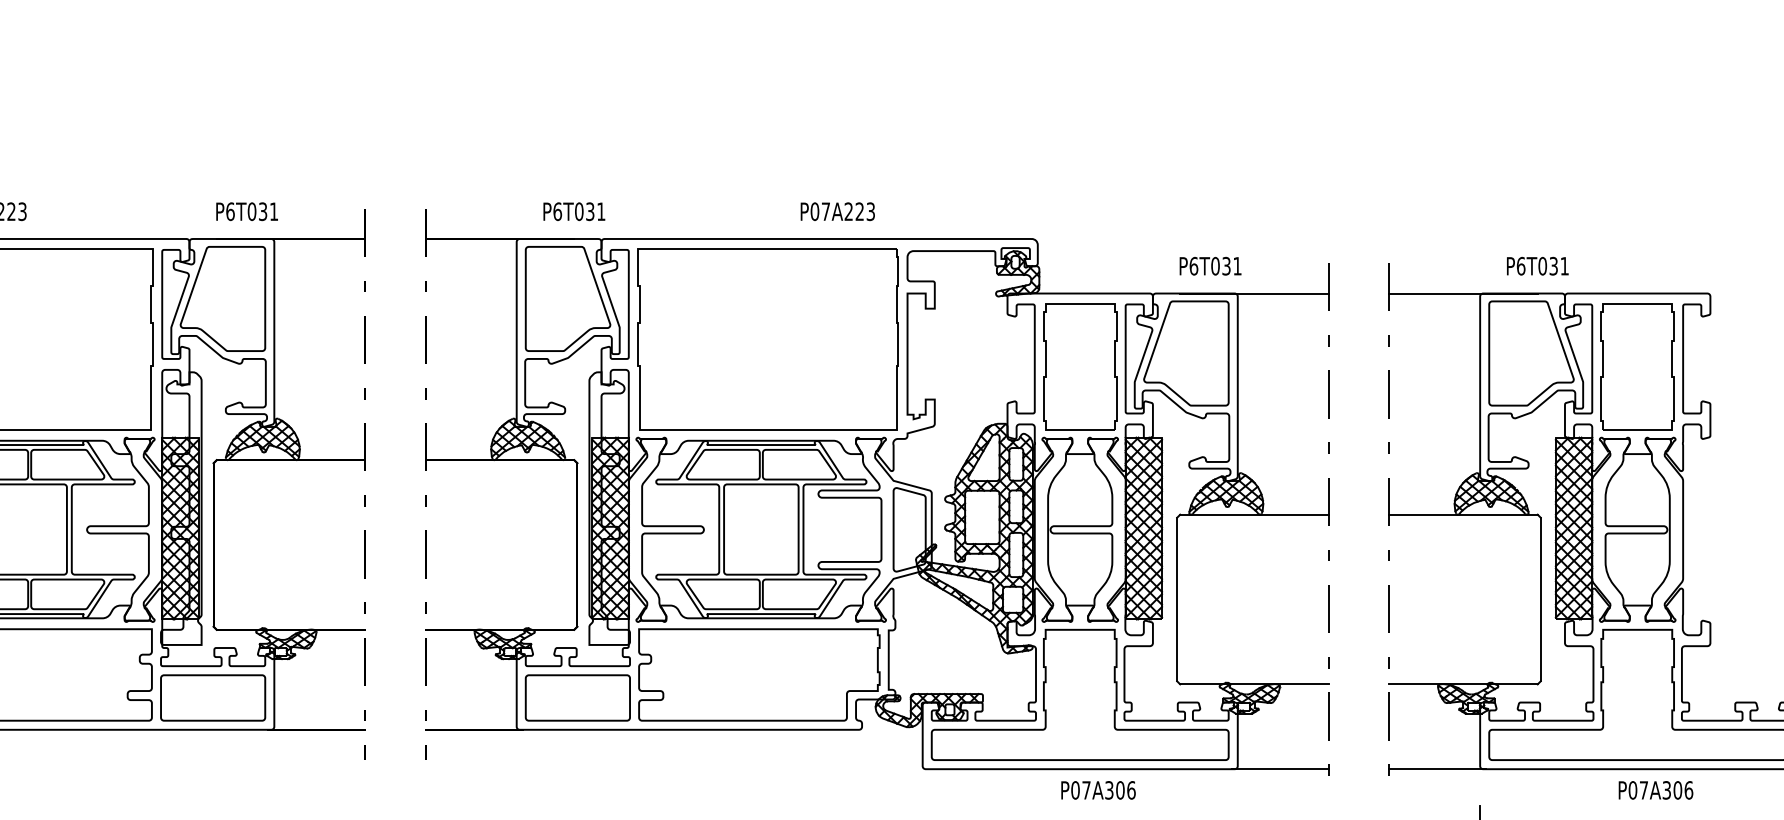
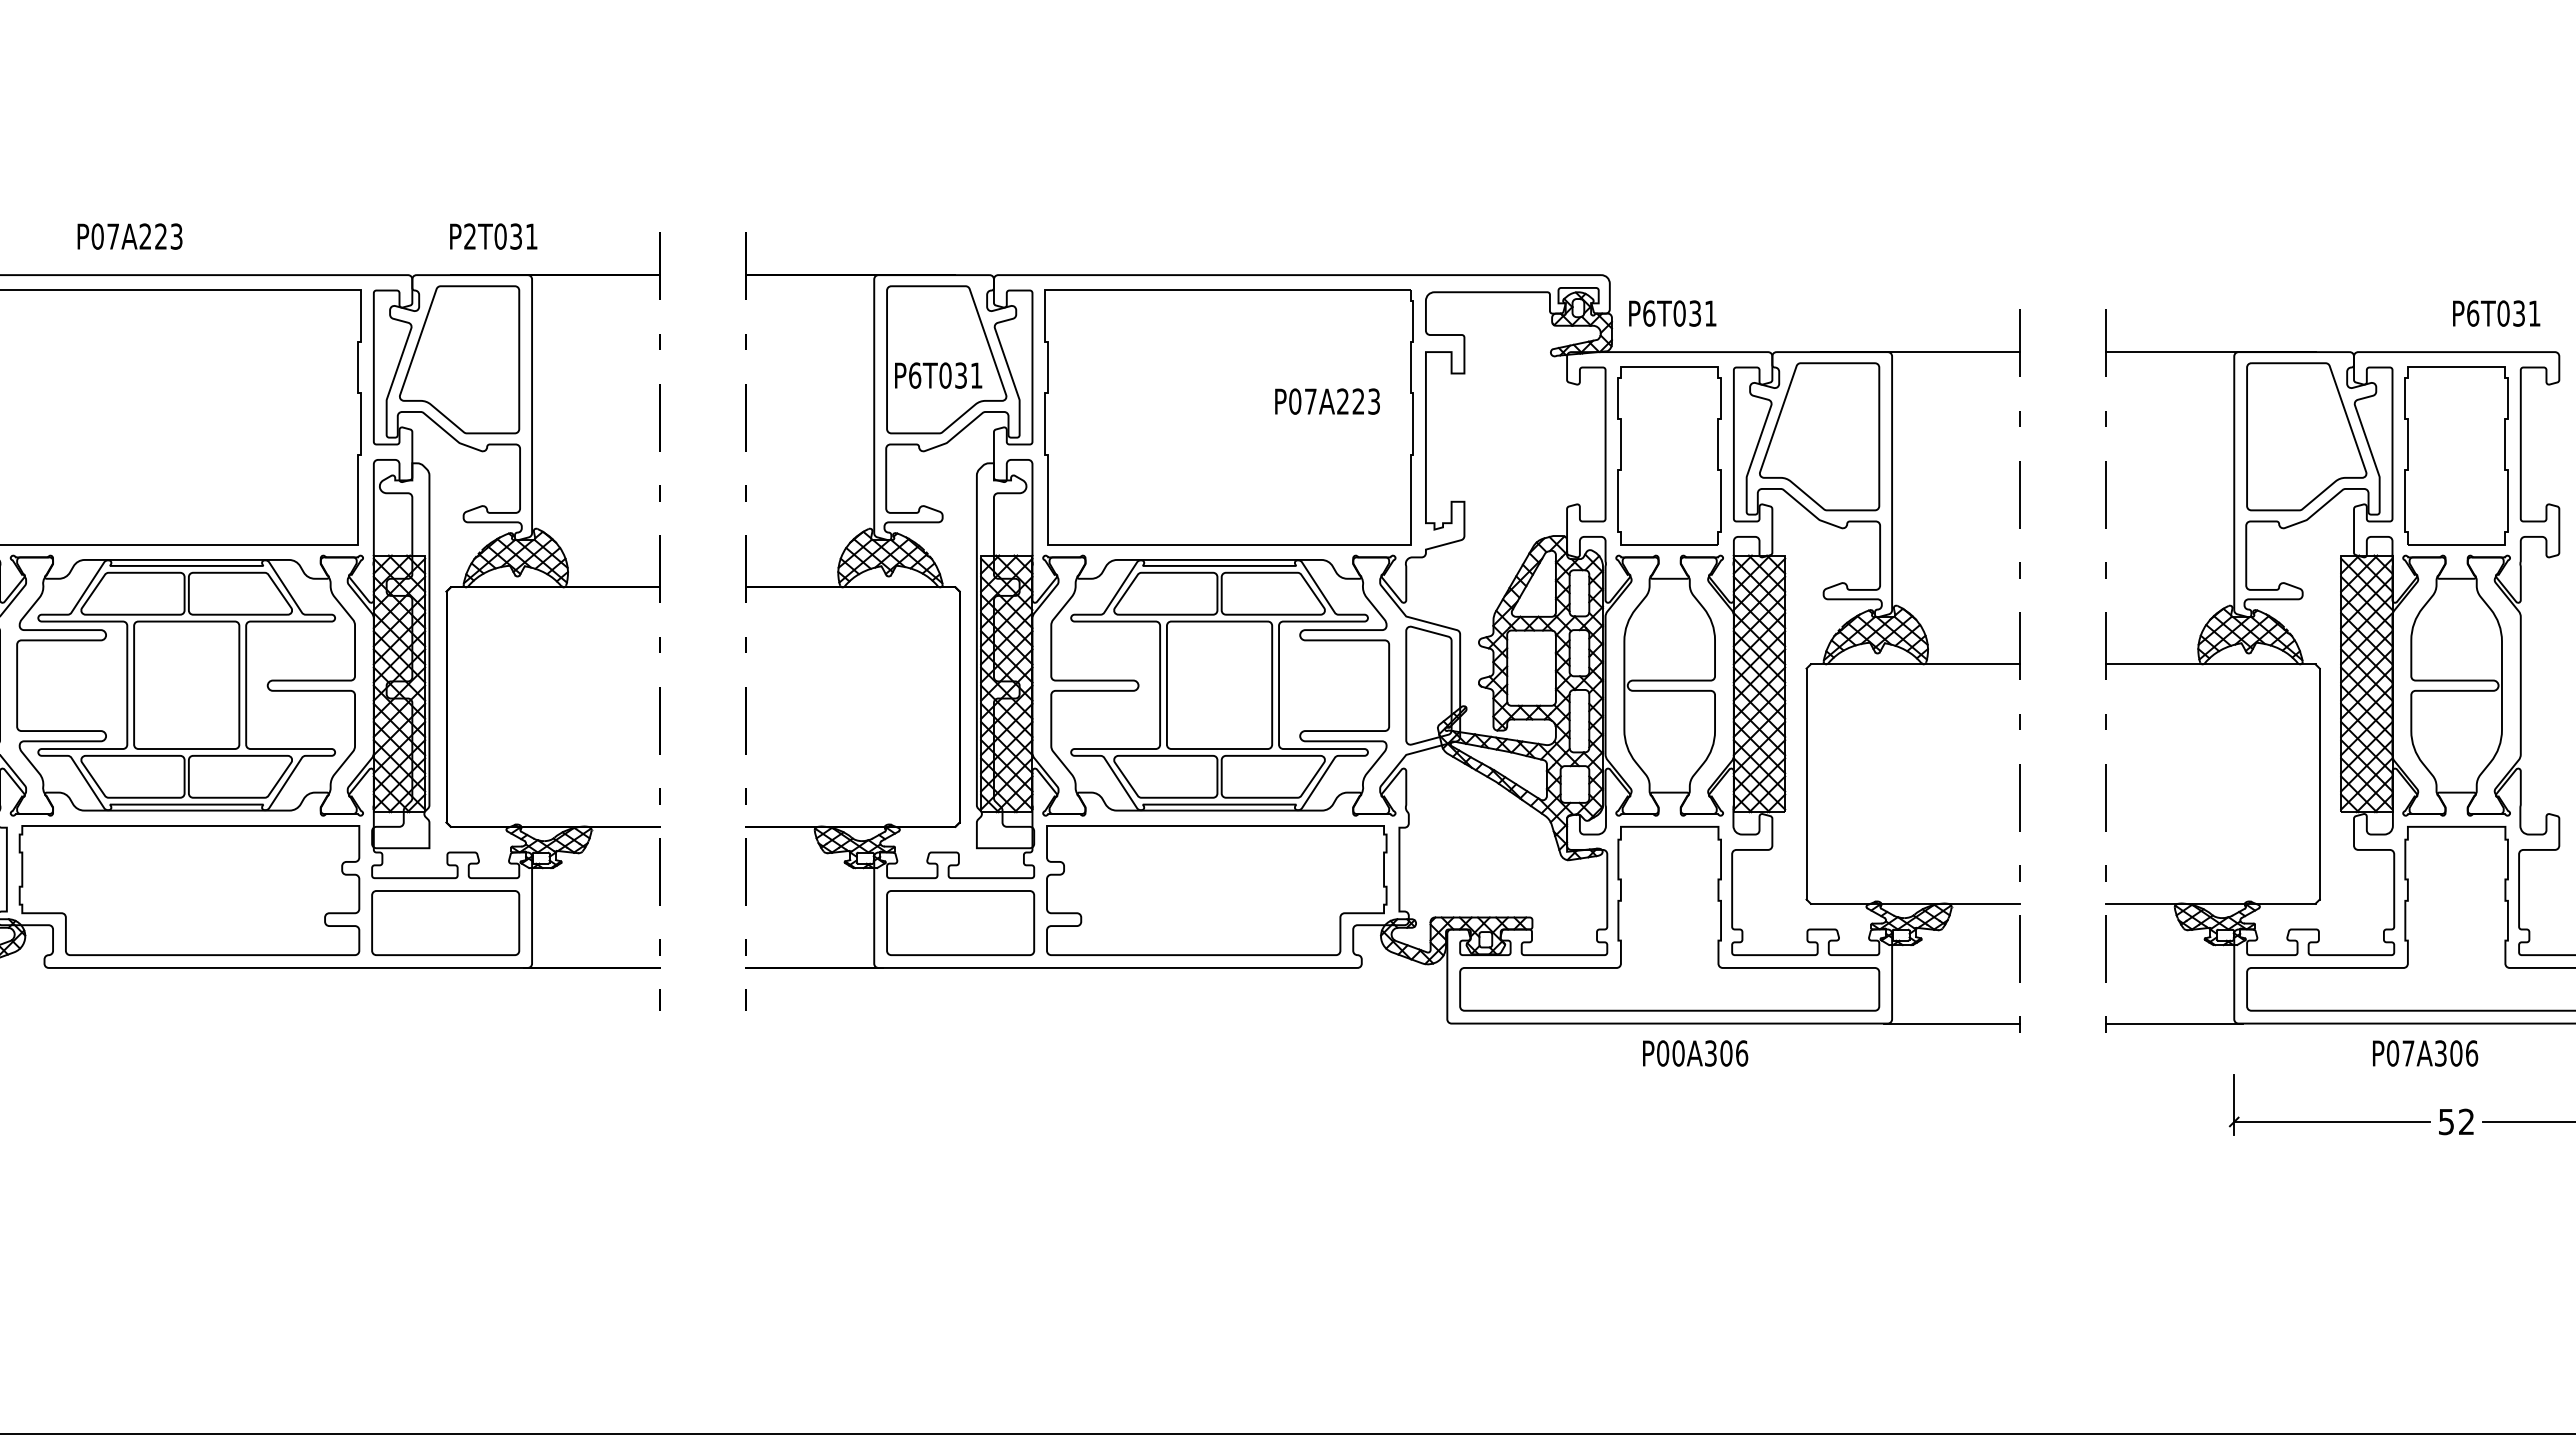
text: (230, 211) -> (470, 236), P6T031 -> P2T031
text: (574, 211) -> (938, 375), moved
text: (837, 211) -> (1327, 401), moved
text: (1210, 266) -> (1672, 313), moved
text: (1537, 266) -> (2496, 313), moved
text: (1086, 790) -> (1678, 1053), P07A306 -> P00A306
text: (1656, 790) -> (2425, 1053), moved

